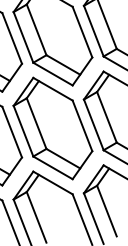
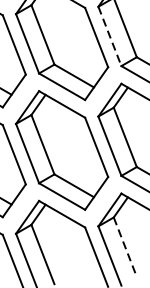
line: (94, 31) -> (110, 36), solid -> dashed
line: (107, 211) -> (125, 247), solid -> dashed

